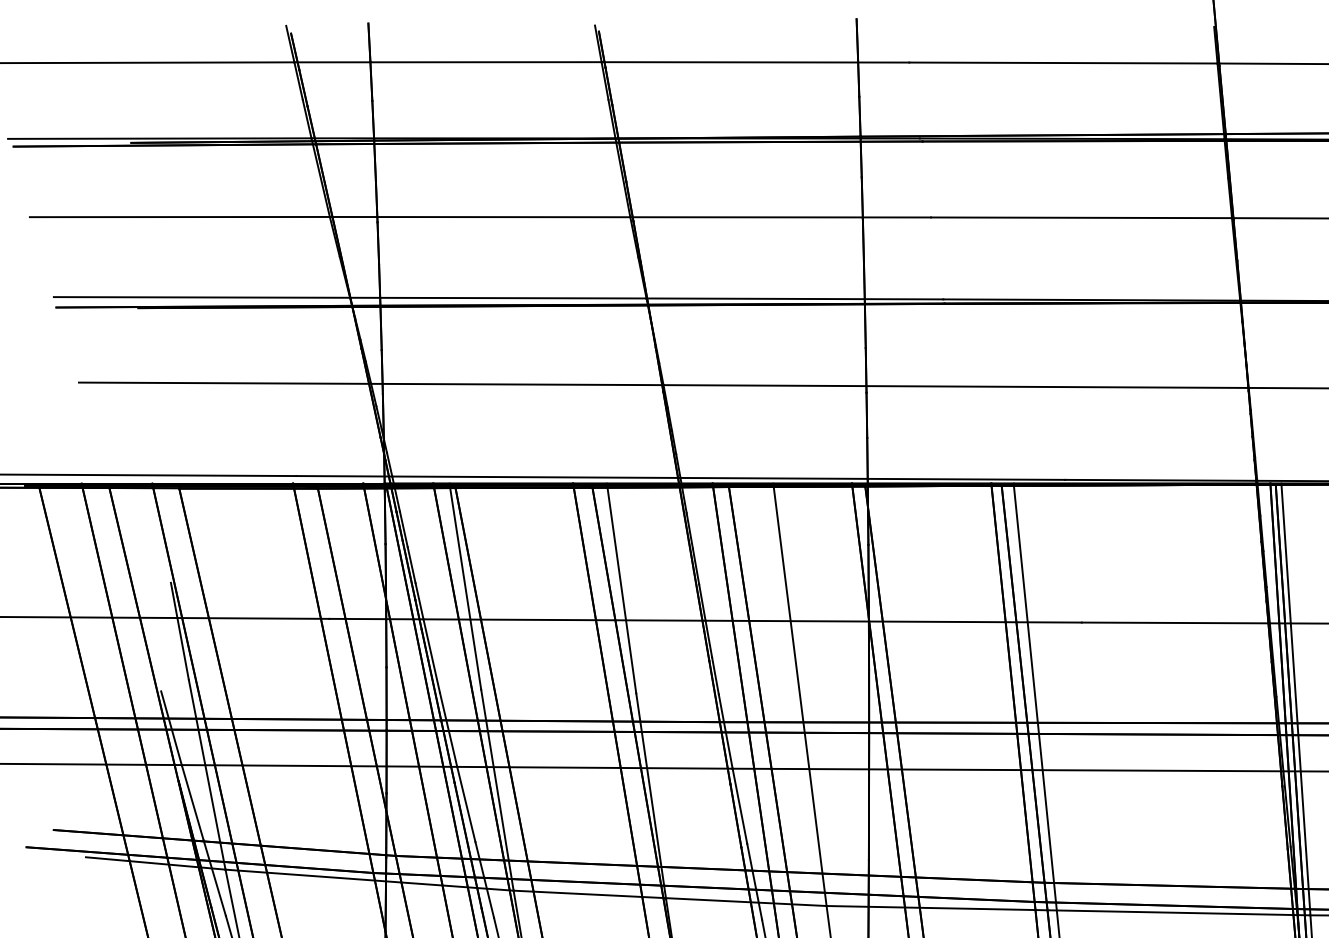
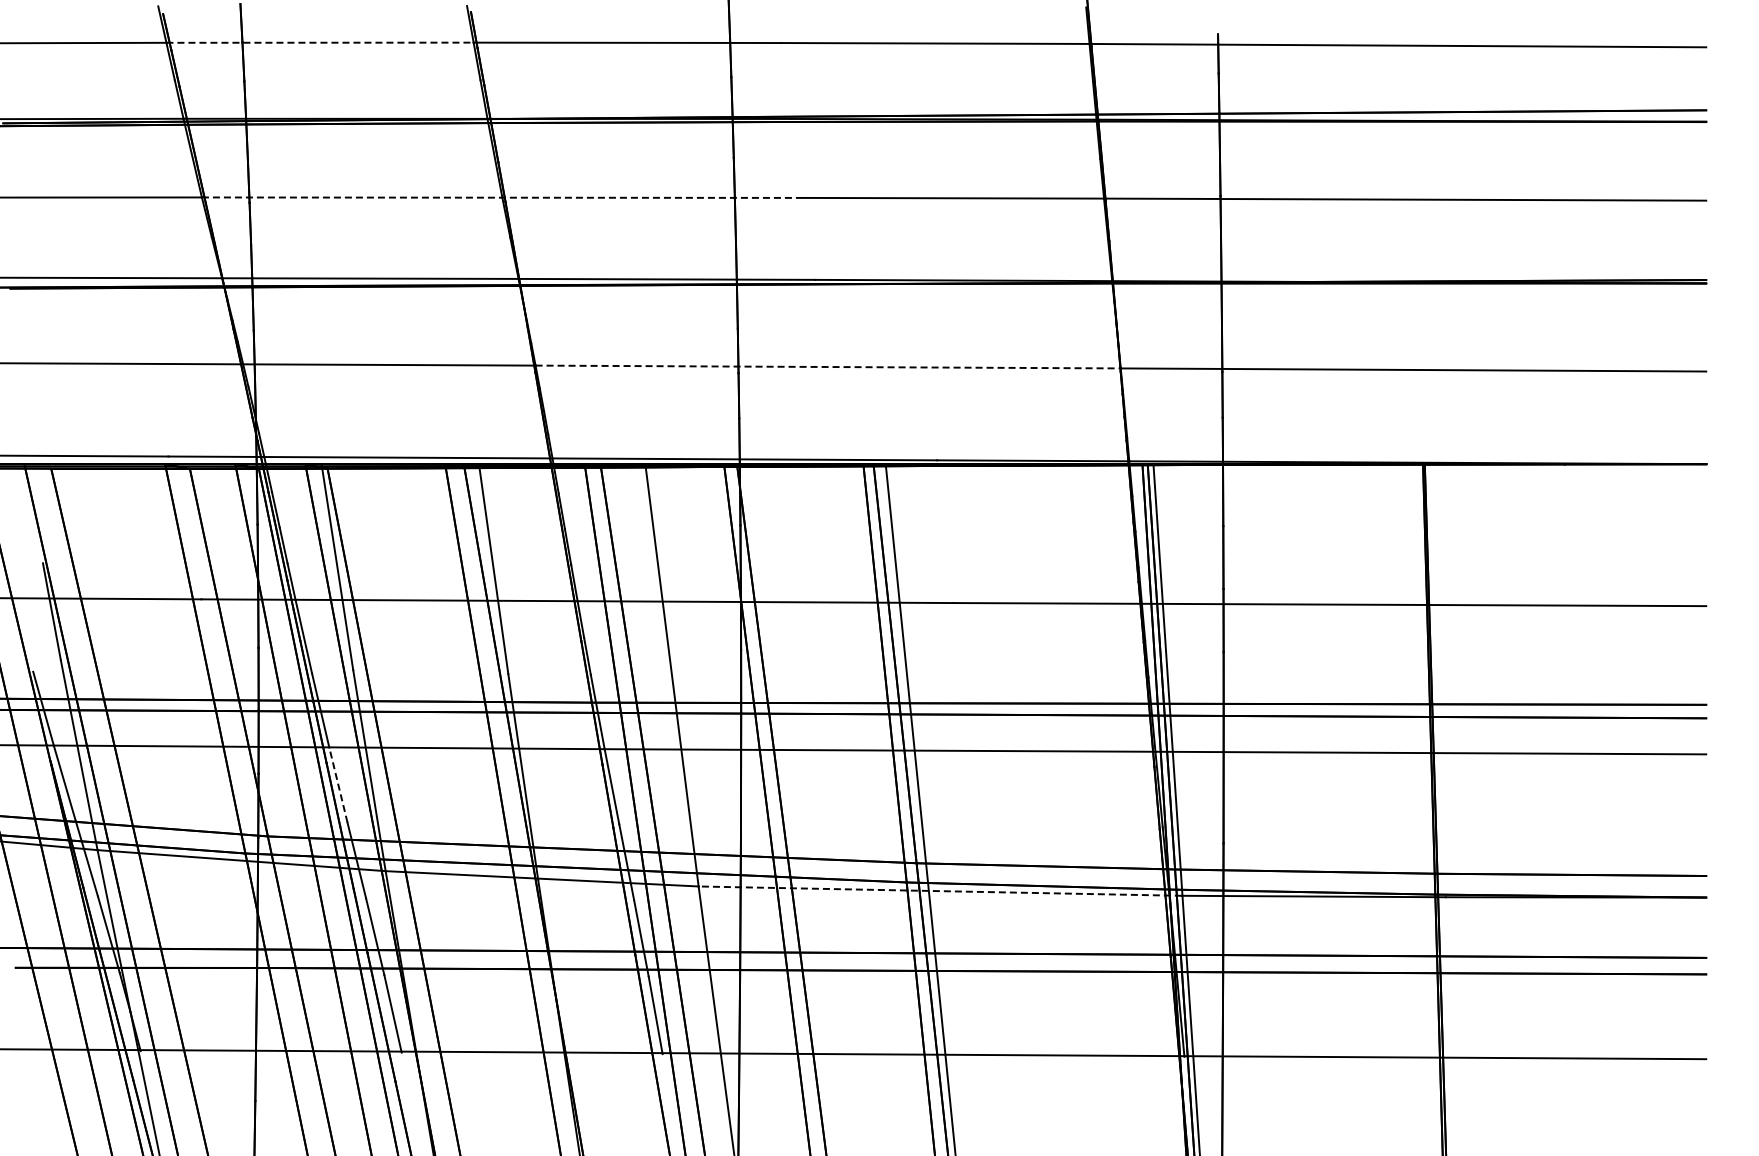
line: (448, 62) -> (320, 42), solid -> dashed
line: (630, 217) -> (502, 197), solid -> dashed
line: (956, 387) -> (828, 367), solid -> dashed
line: (466, 805) -> (338, 785), solid -> dashed
line: (1068, 911) -> (940, 891), solid -> dashed

